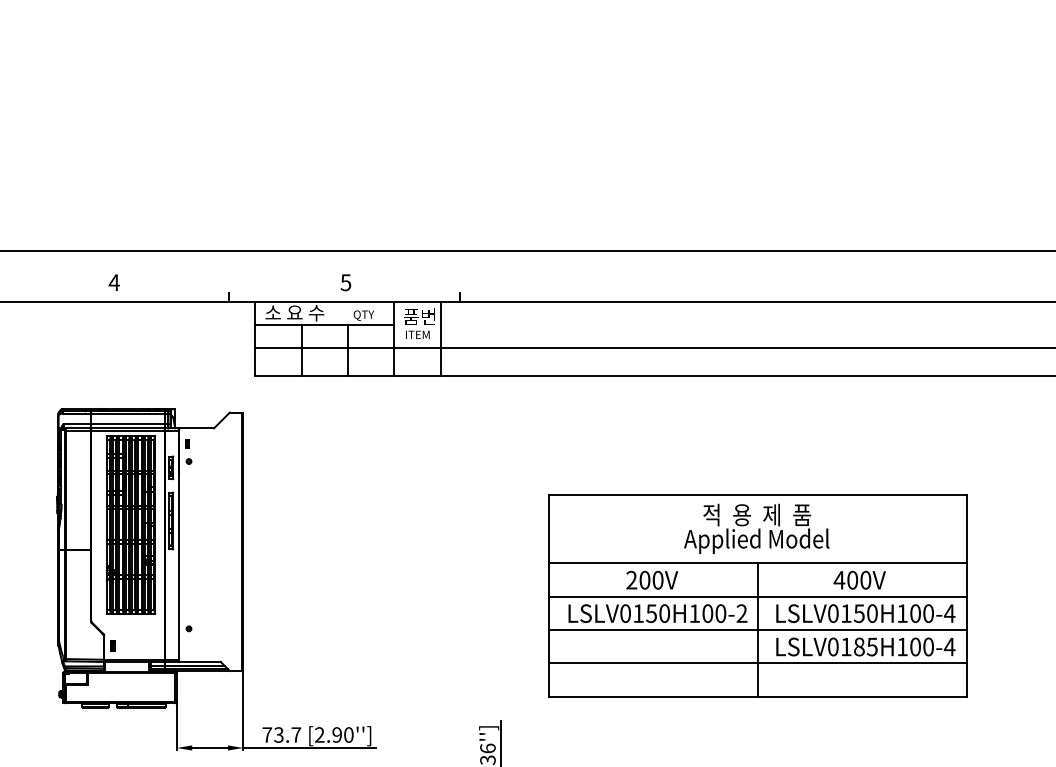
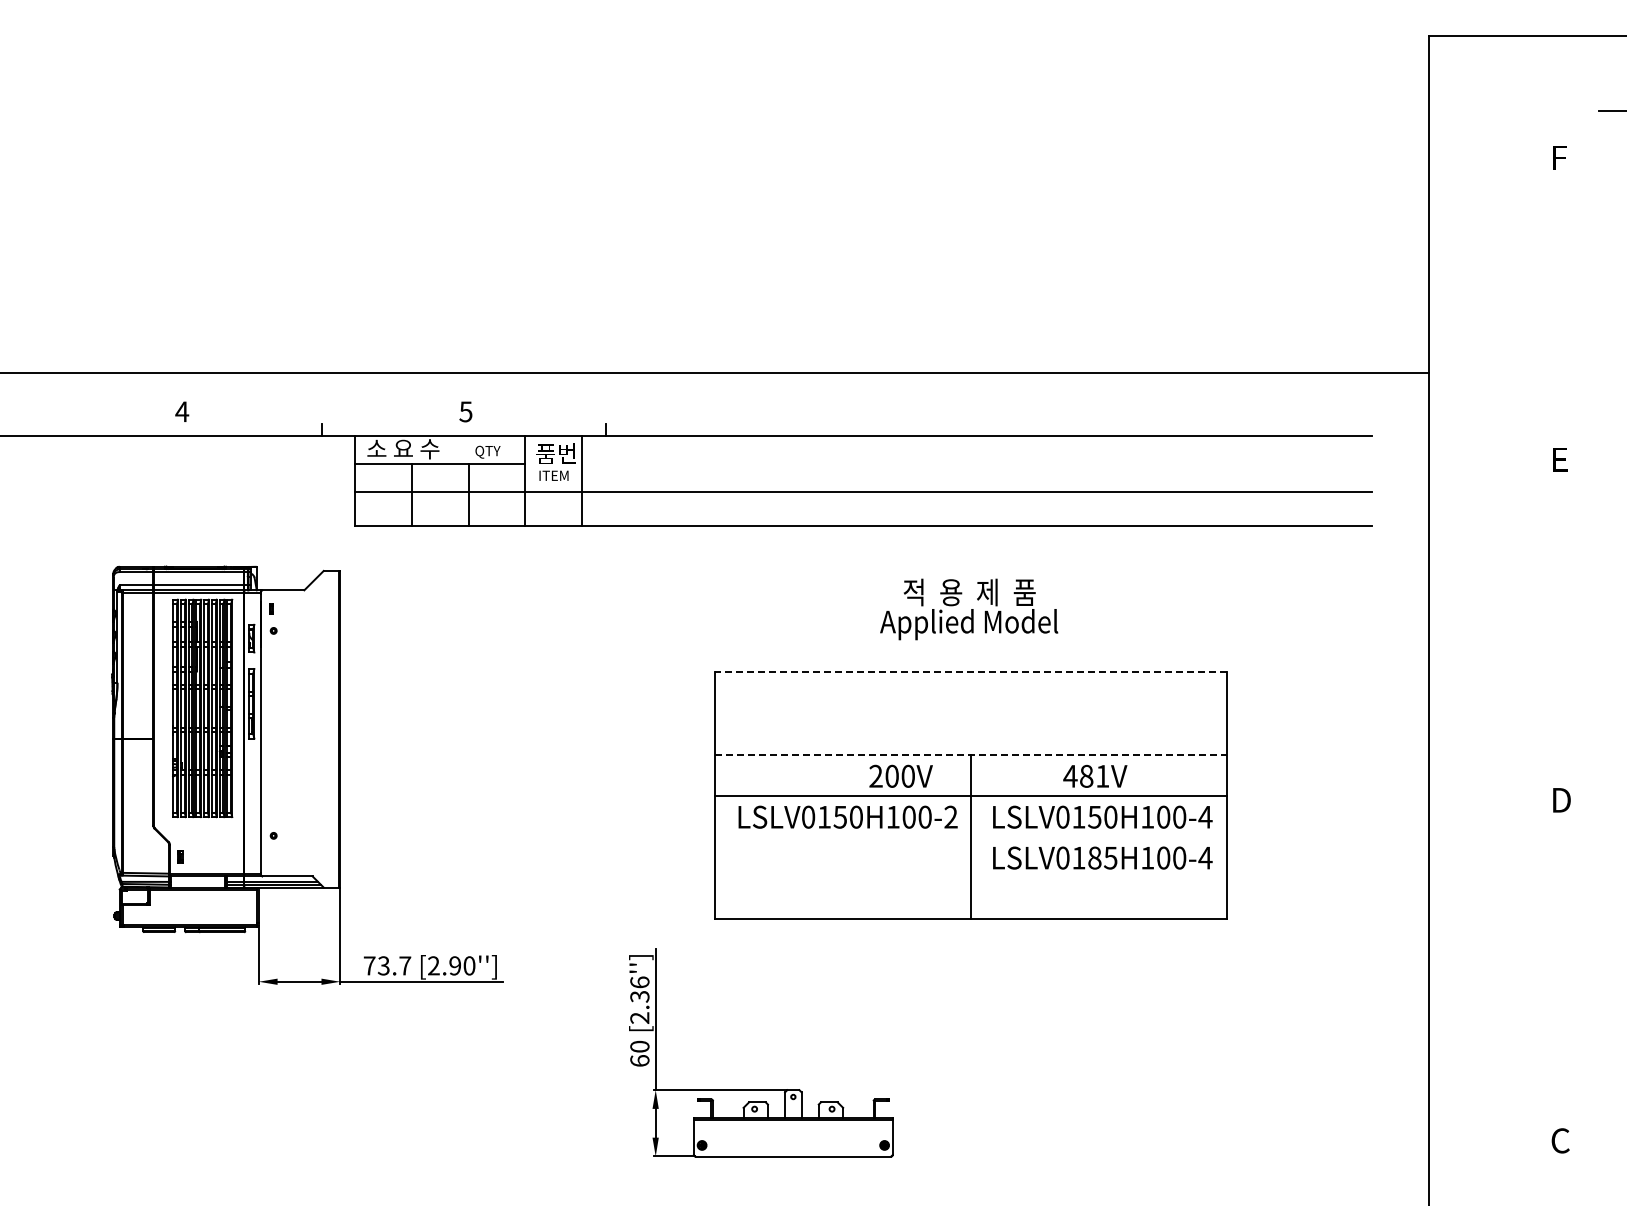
line: (757, 494) -> (970, 671), solid -> dashed
text: (757, 528) -> (969, 609), moved
line: (757, 563) -> (970, 755), solid -> dashed
text: (651, 579) -> (900, 775), moved
text: (859, 579) -> (1094, 775), 400V -> 481V
line: (757, 630) -> (970, 837), removed
line: (757, 662) -> (970, 877), removed

